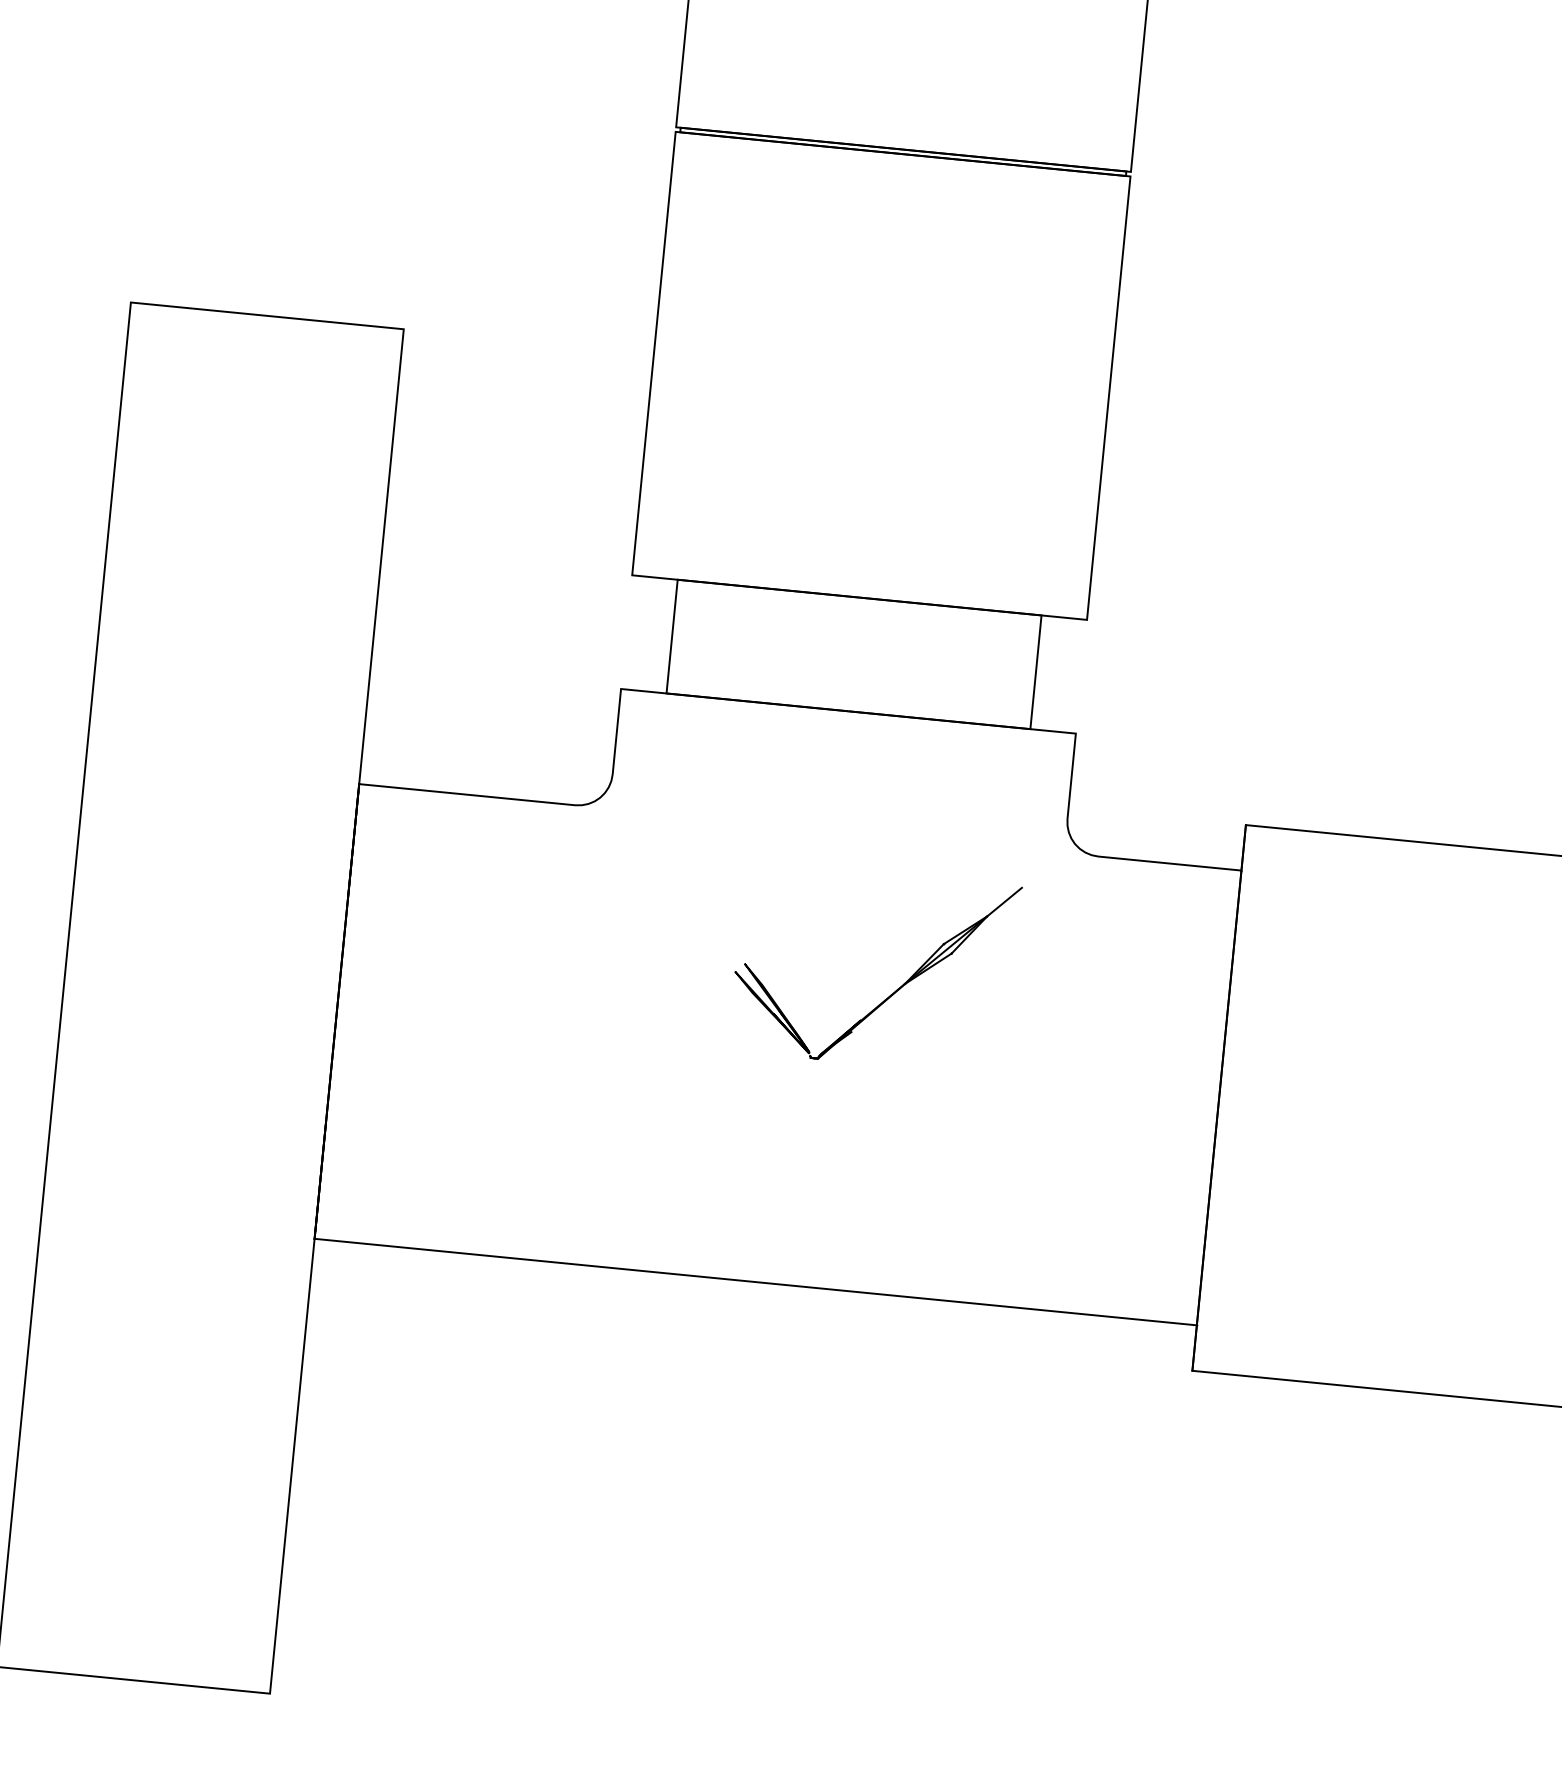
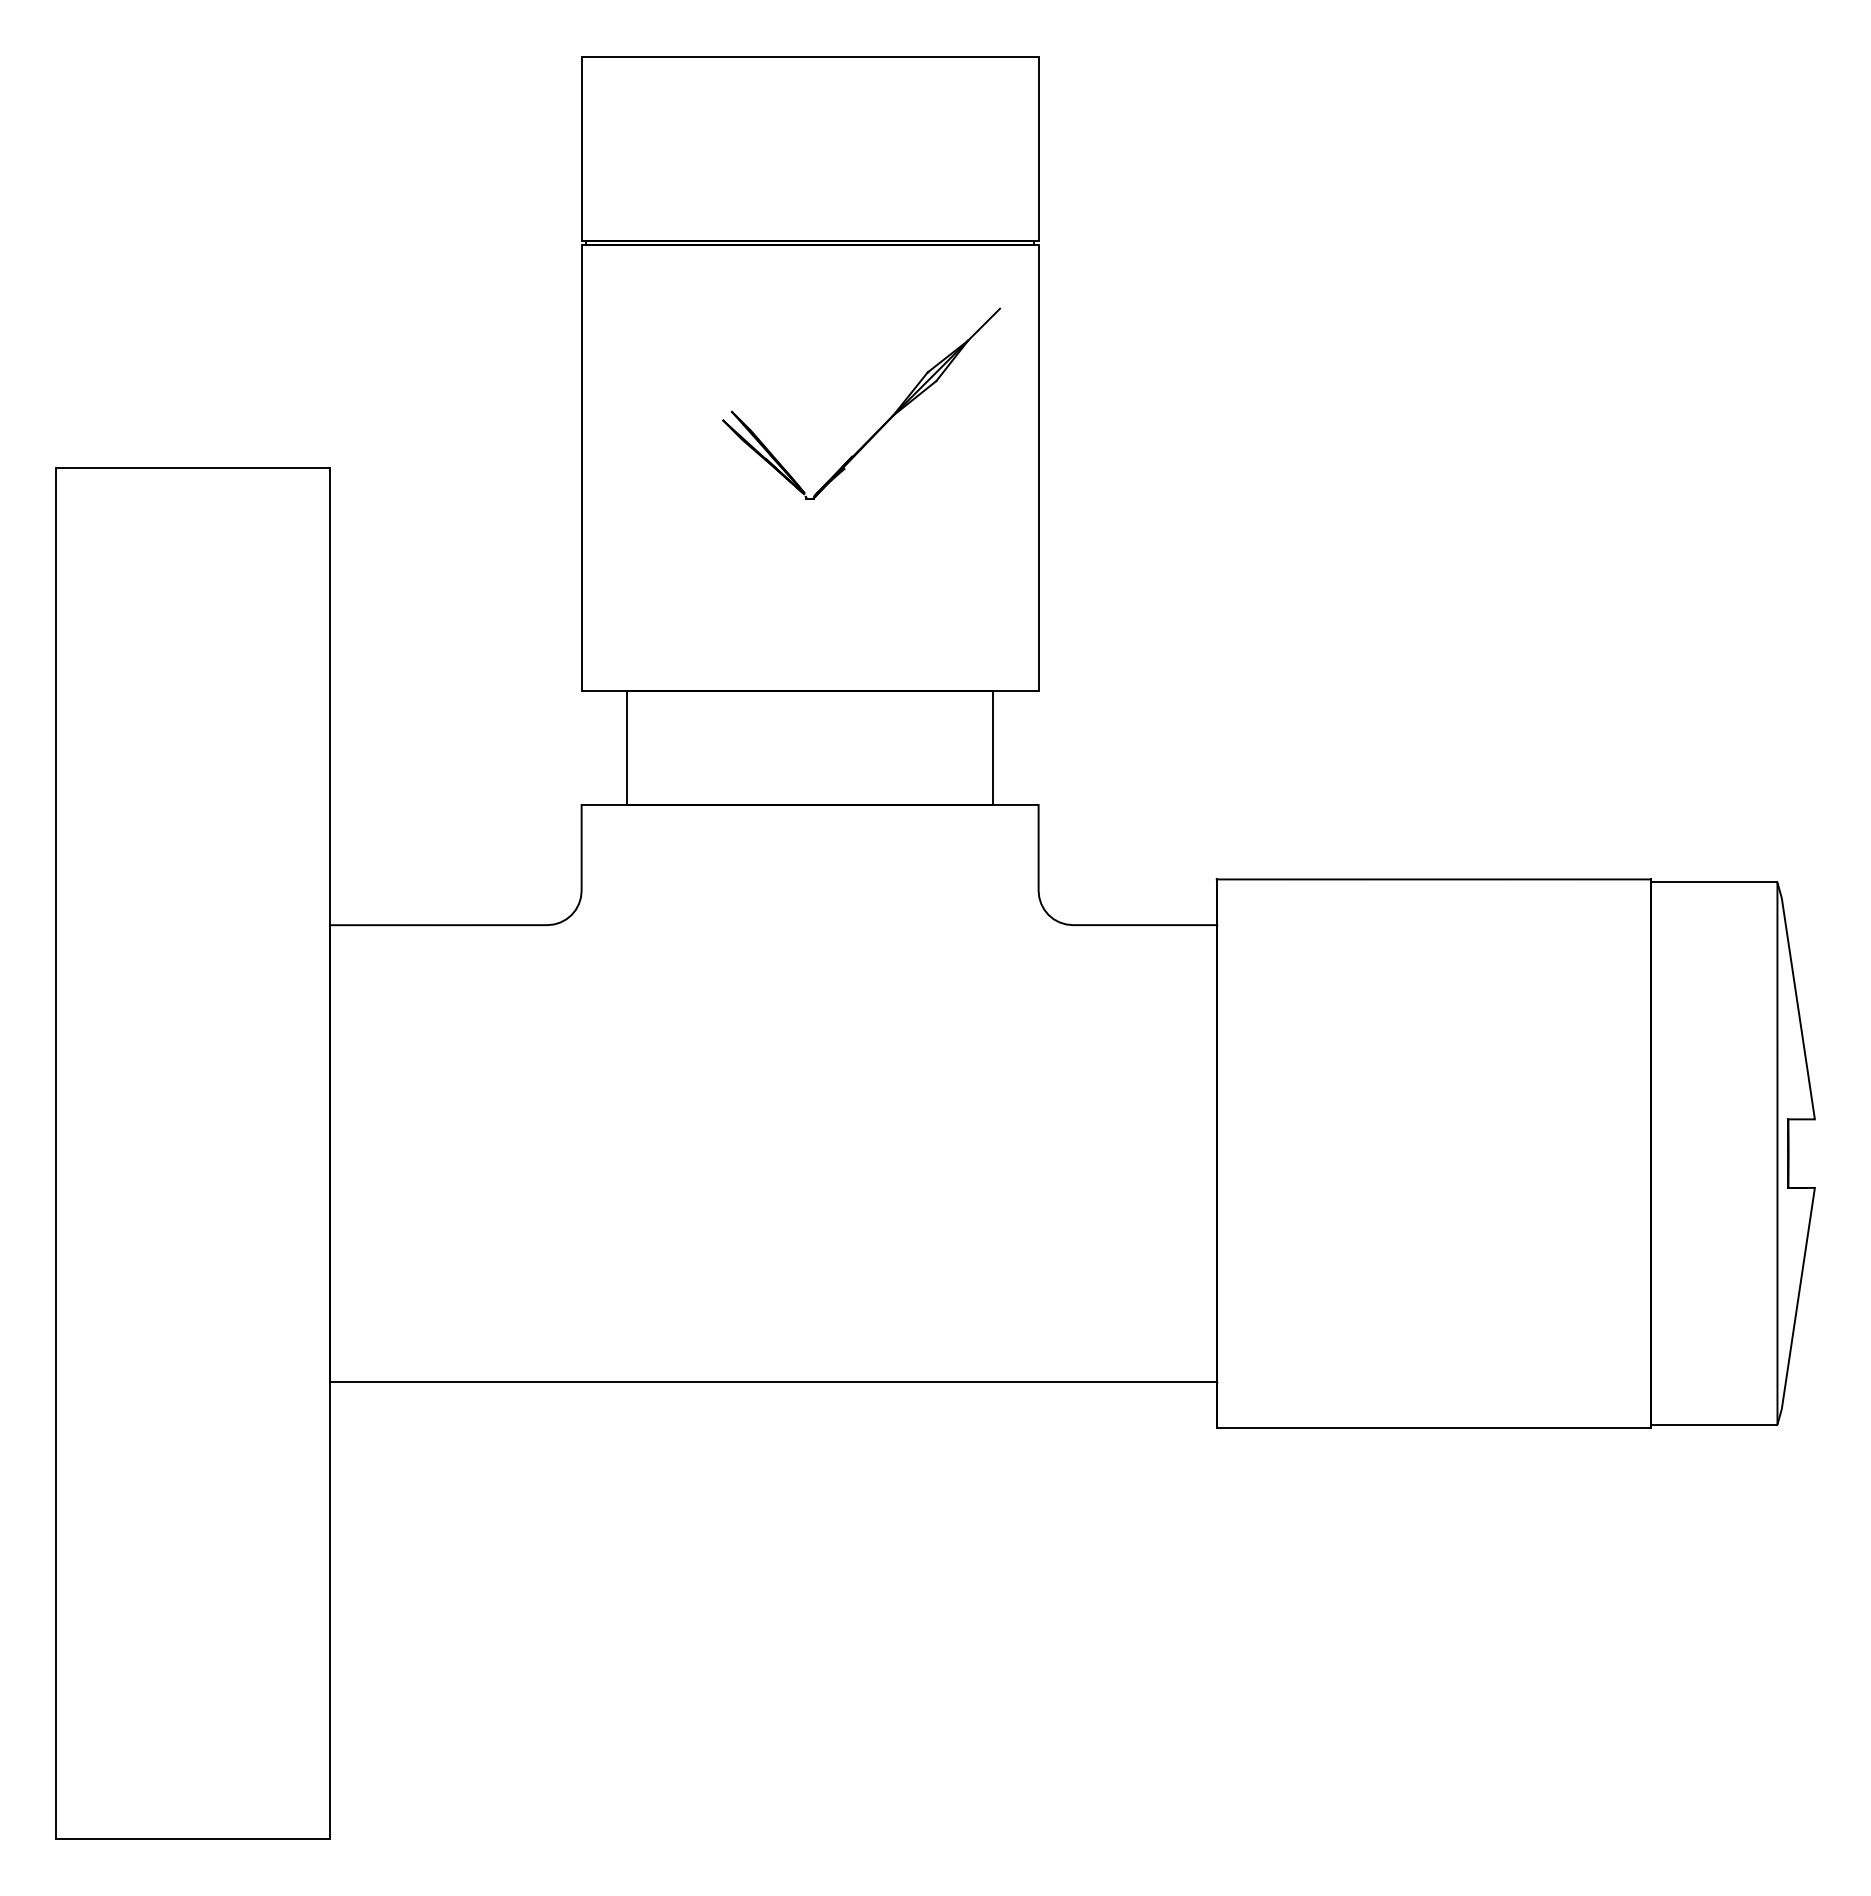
part: (898, 987) -> (886, 420), moved

